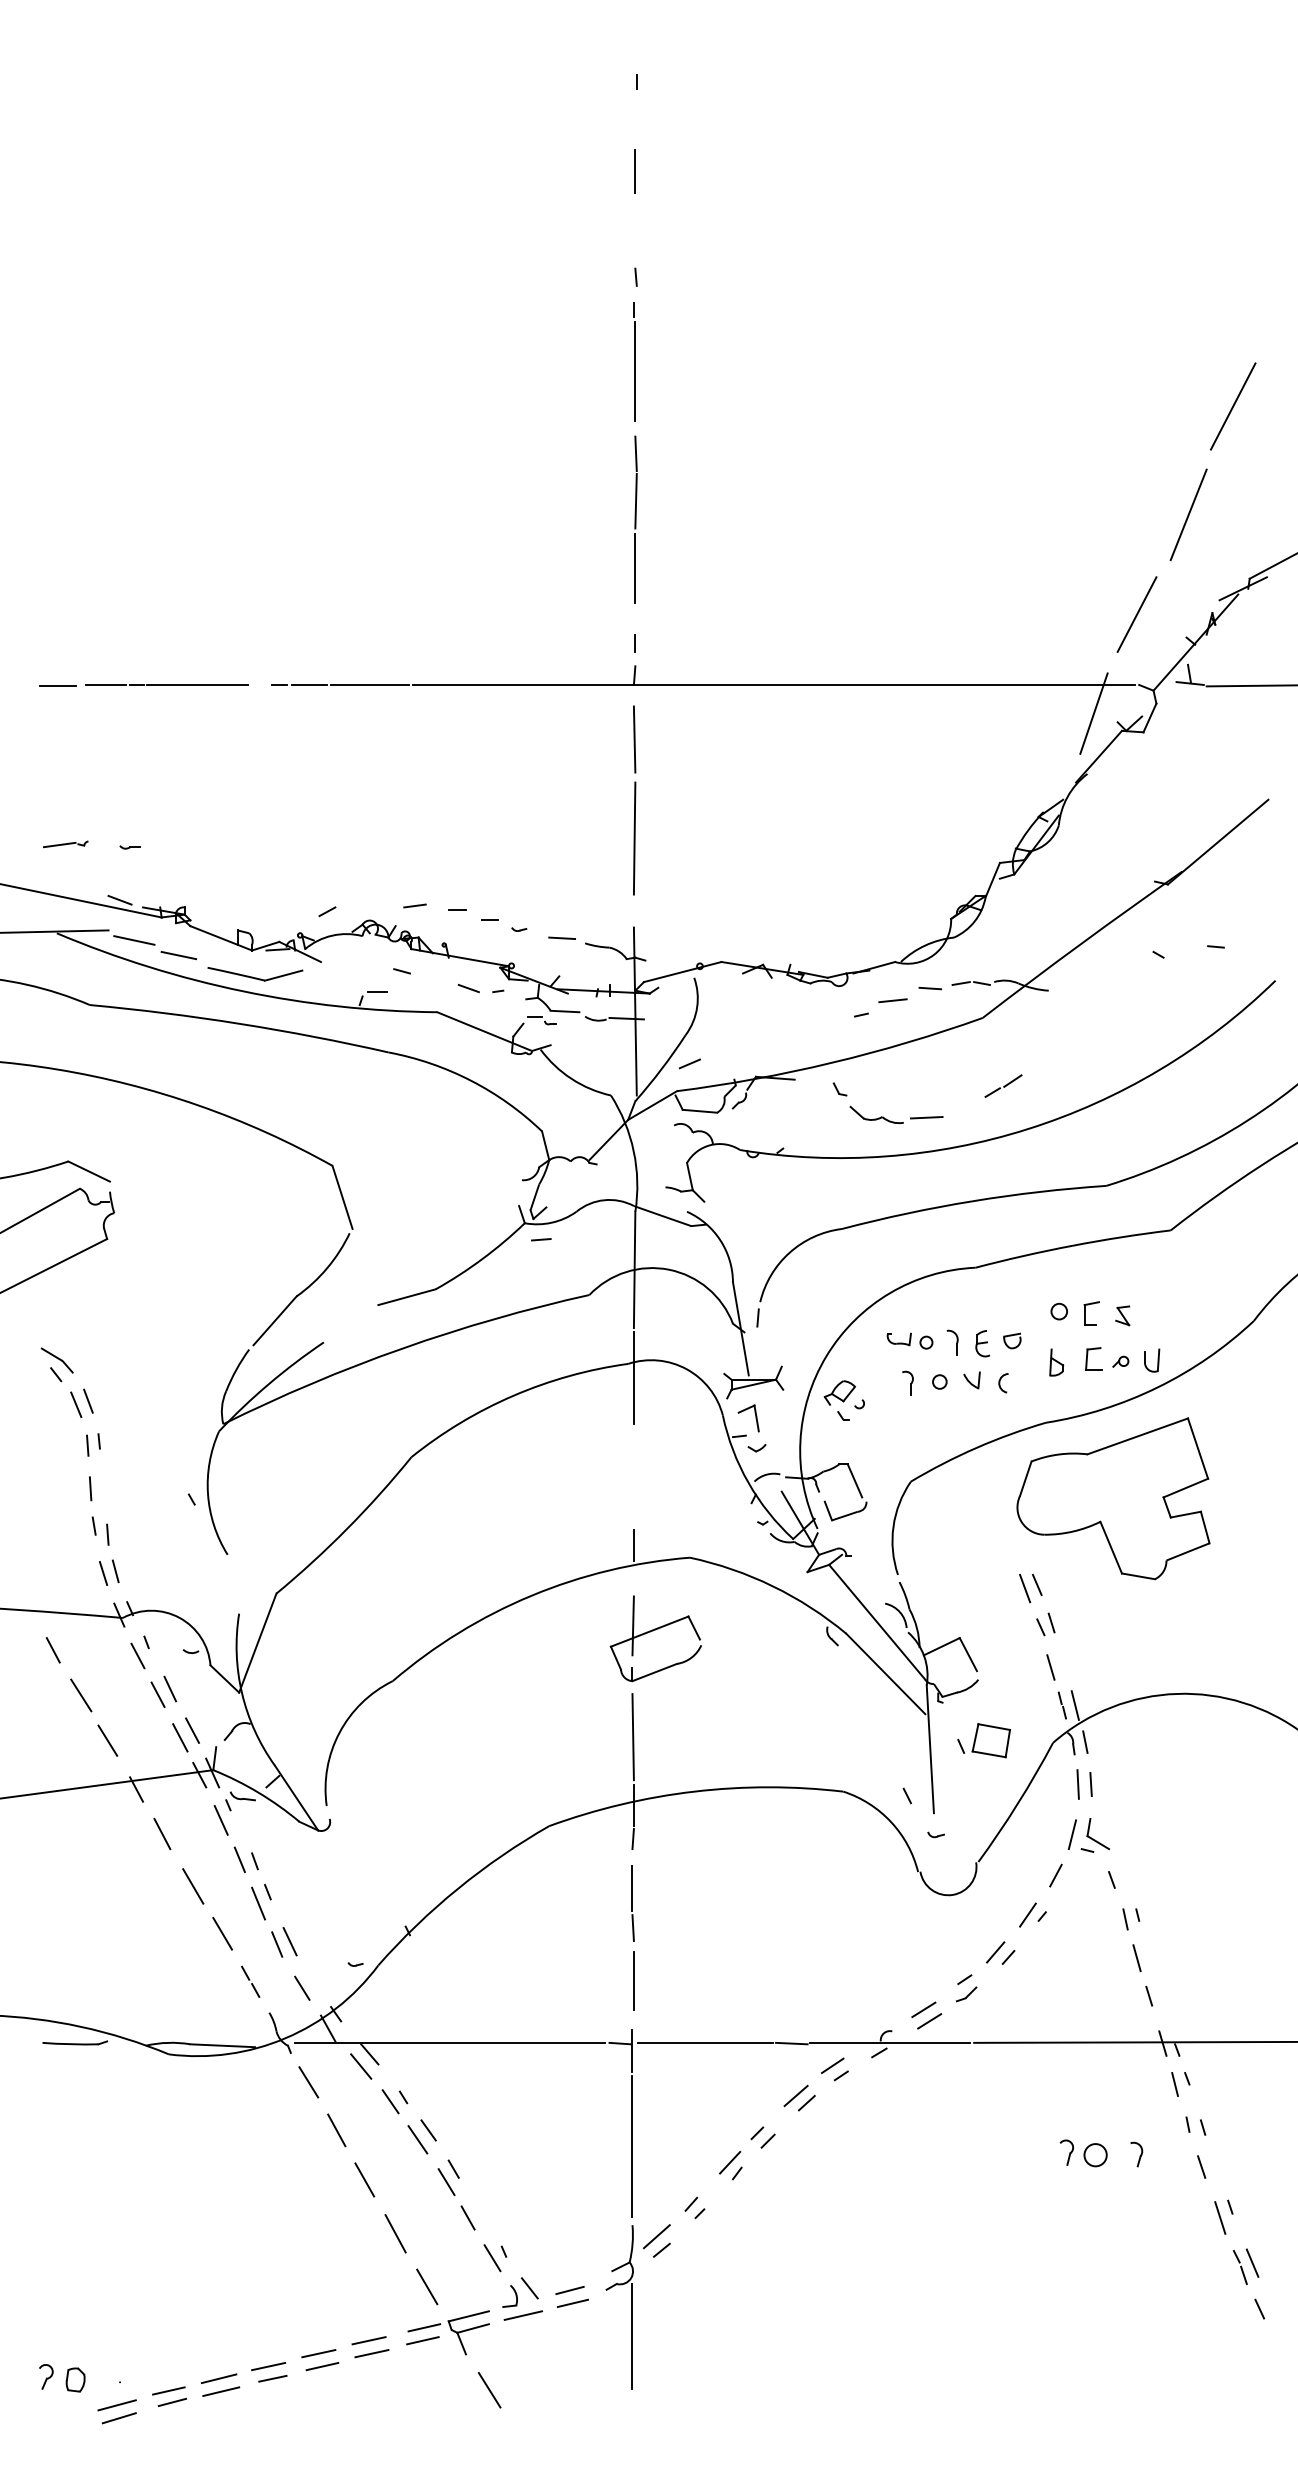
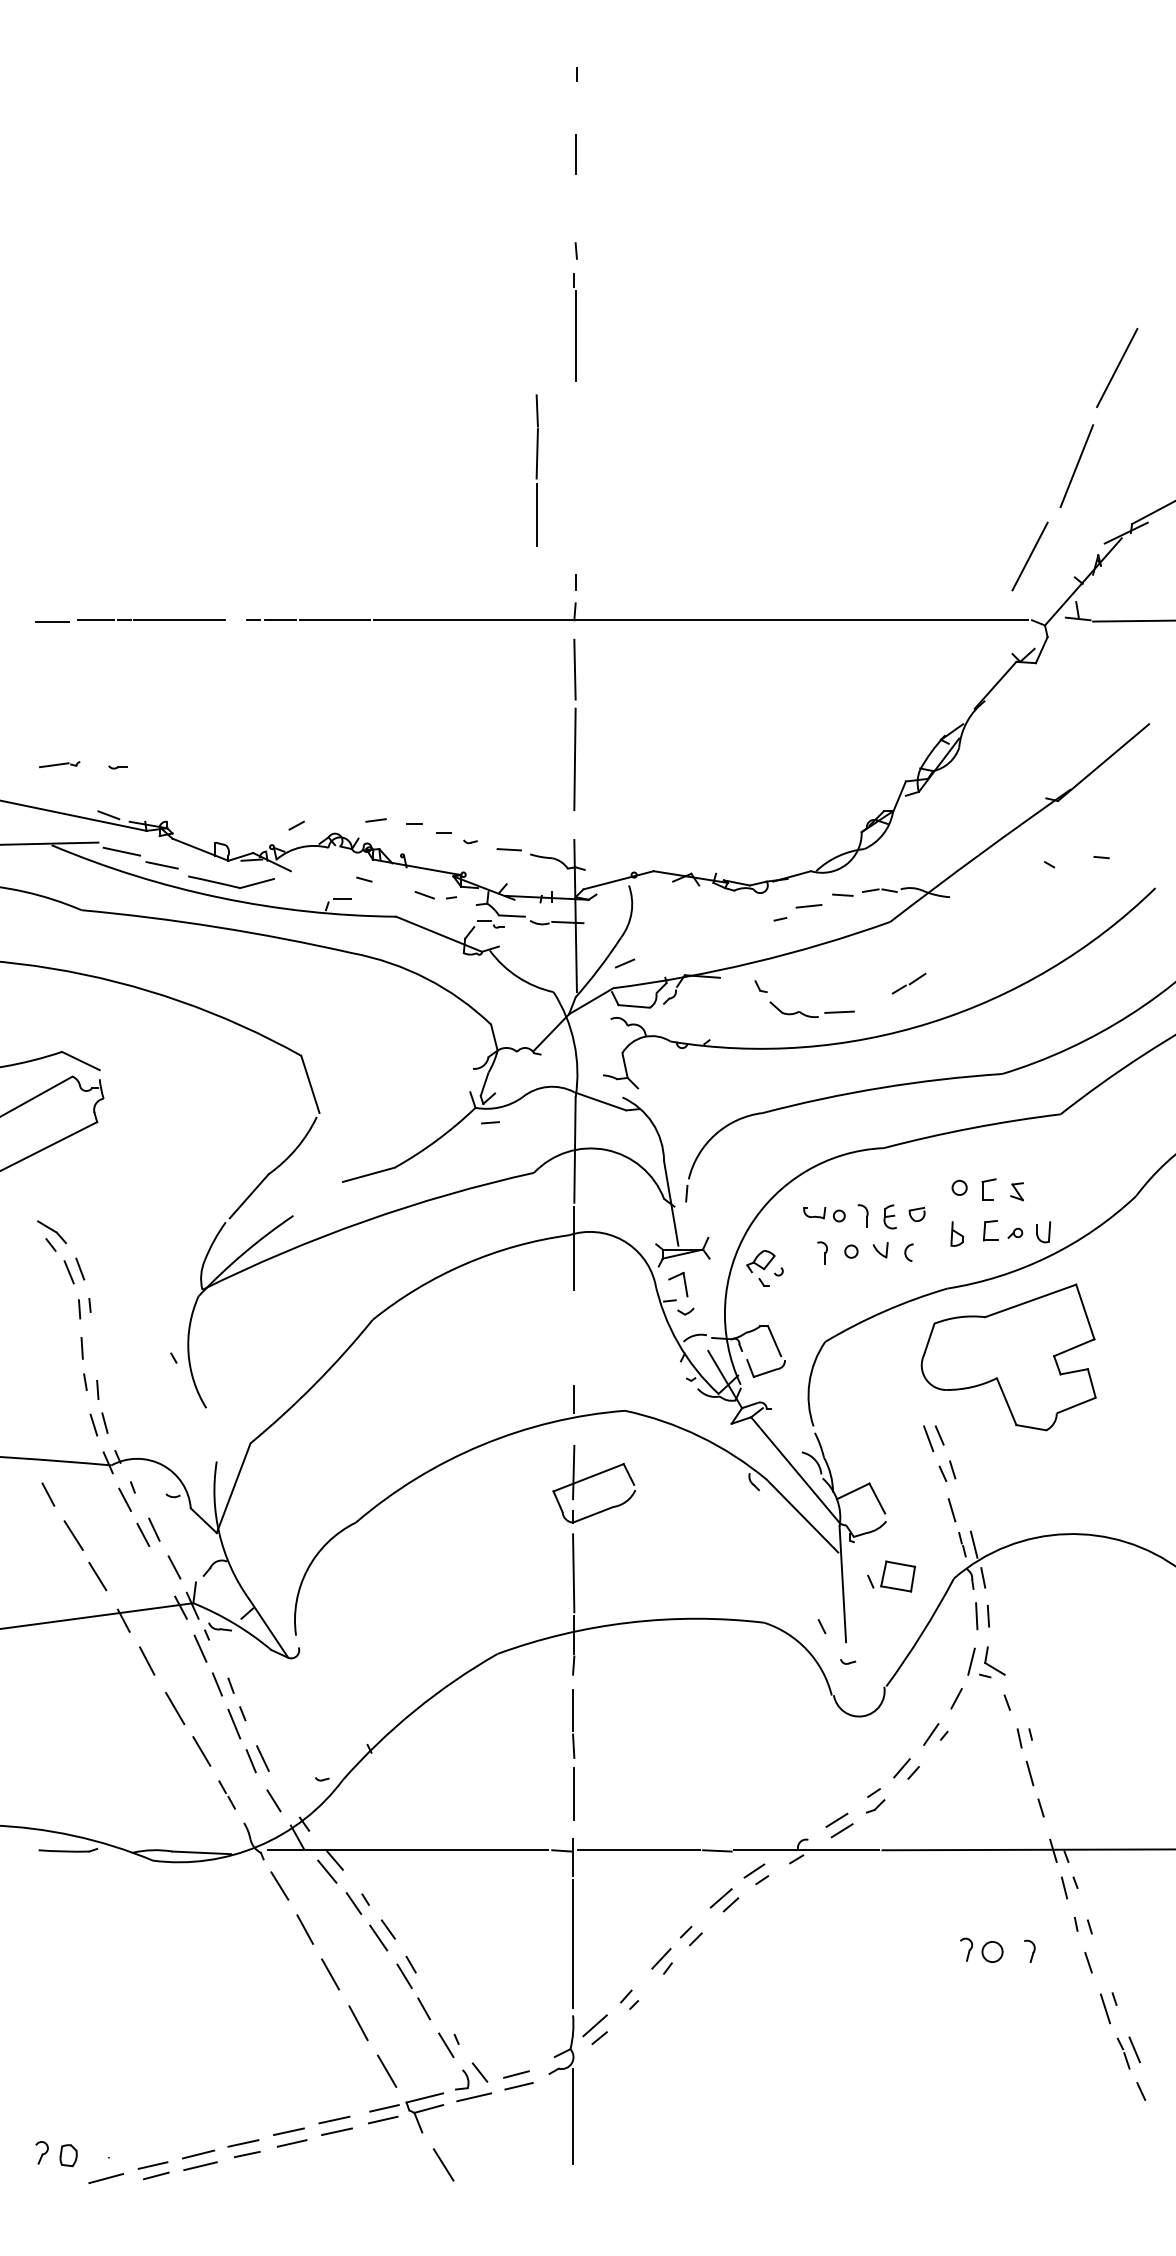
part: (635, 519) -> (536, 470), moved
line: (1093, 712) -> (990, 645), removed
line: (179, 1737) -> (162, 1573), removed
line: (119, 2417) -> (108, 2189), removed

